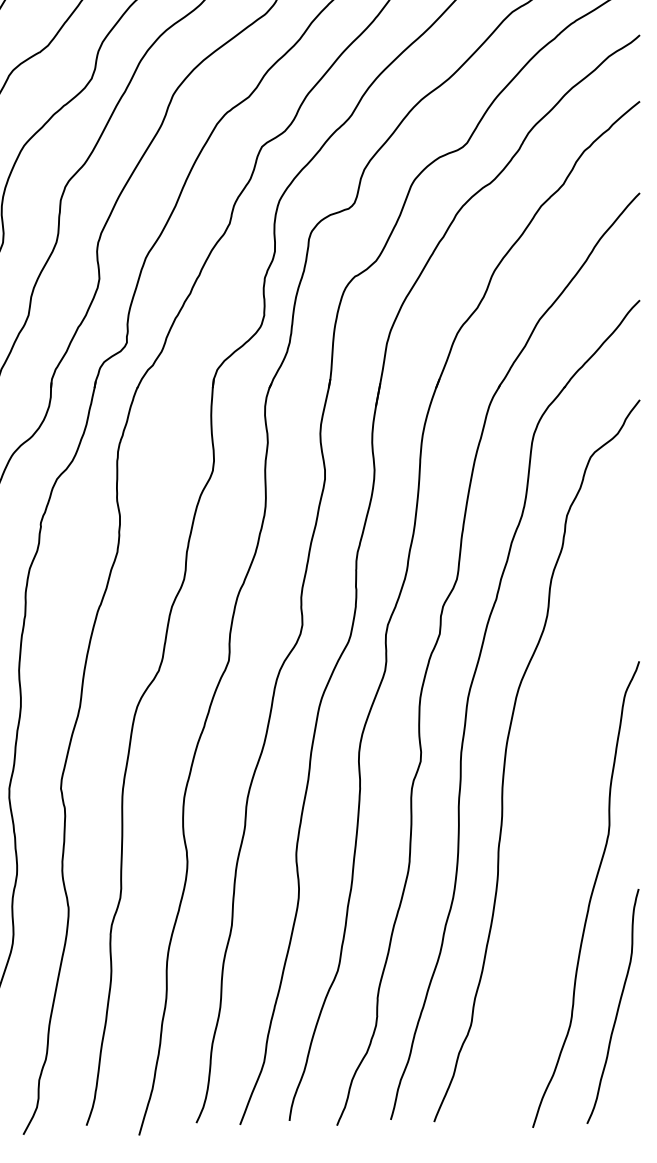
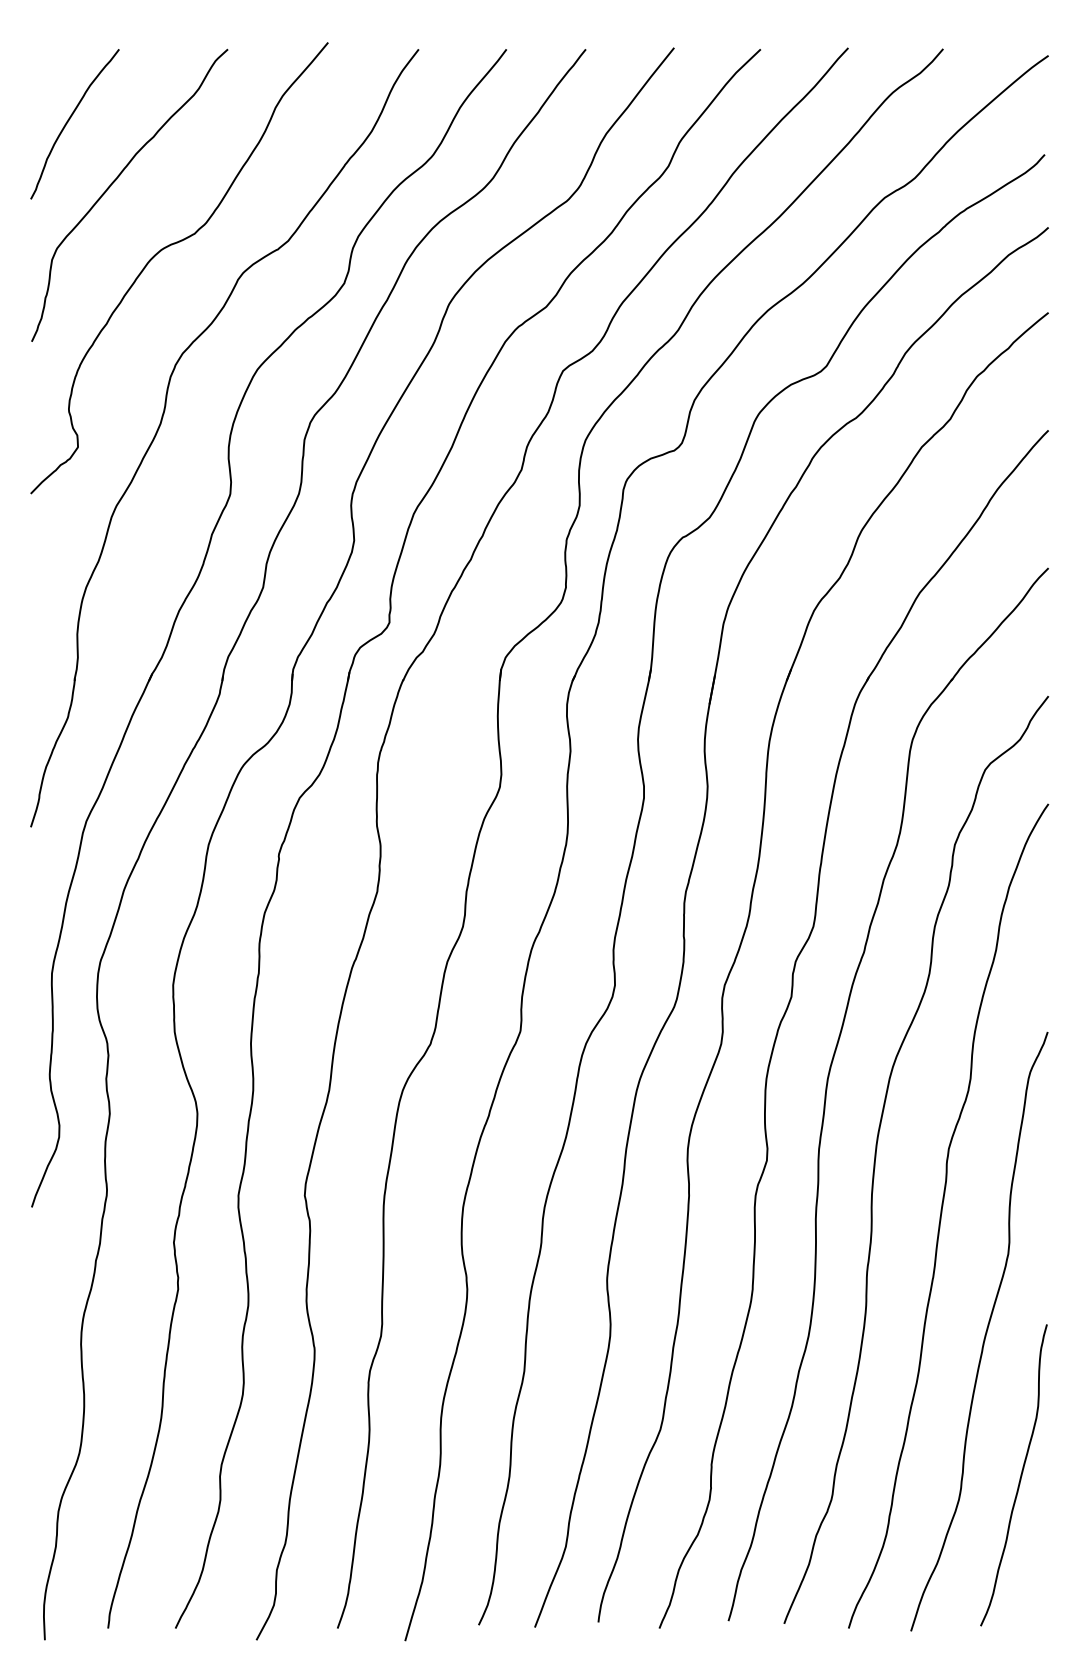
curve: (557, 802) -> (942, 1213), added

